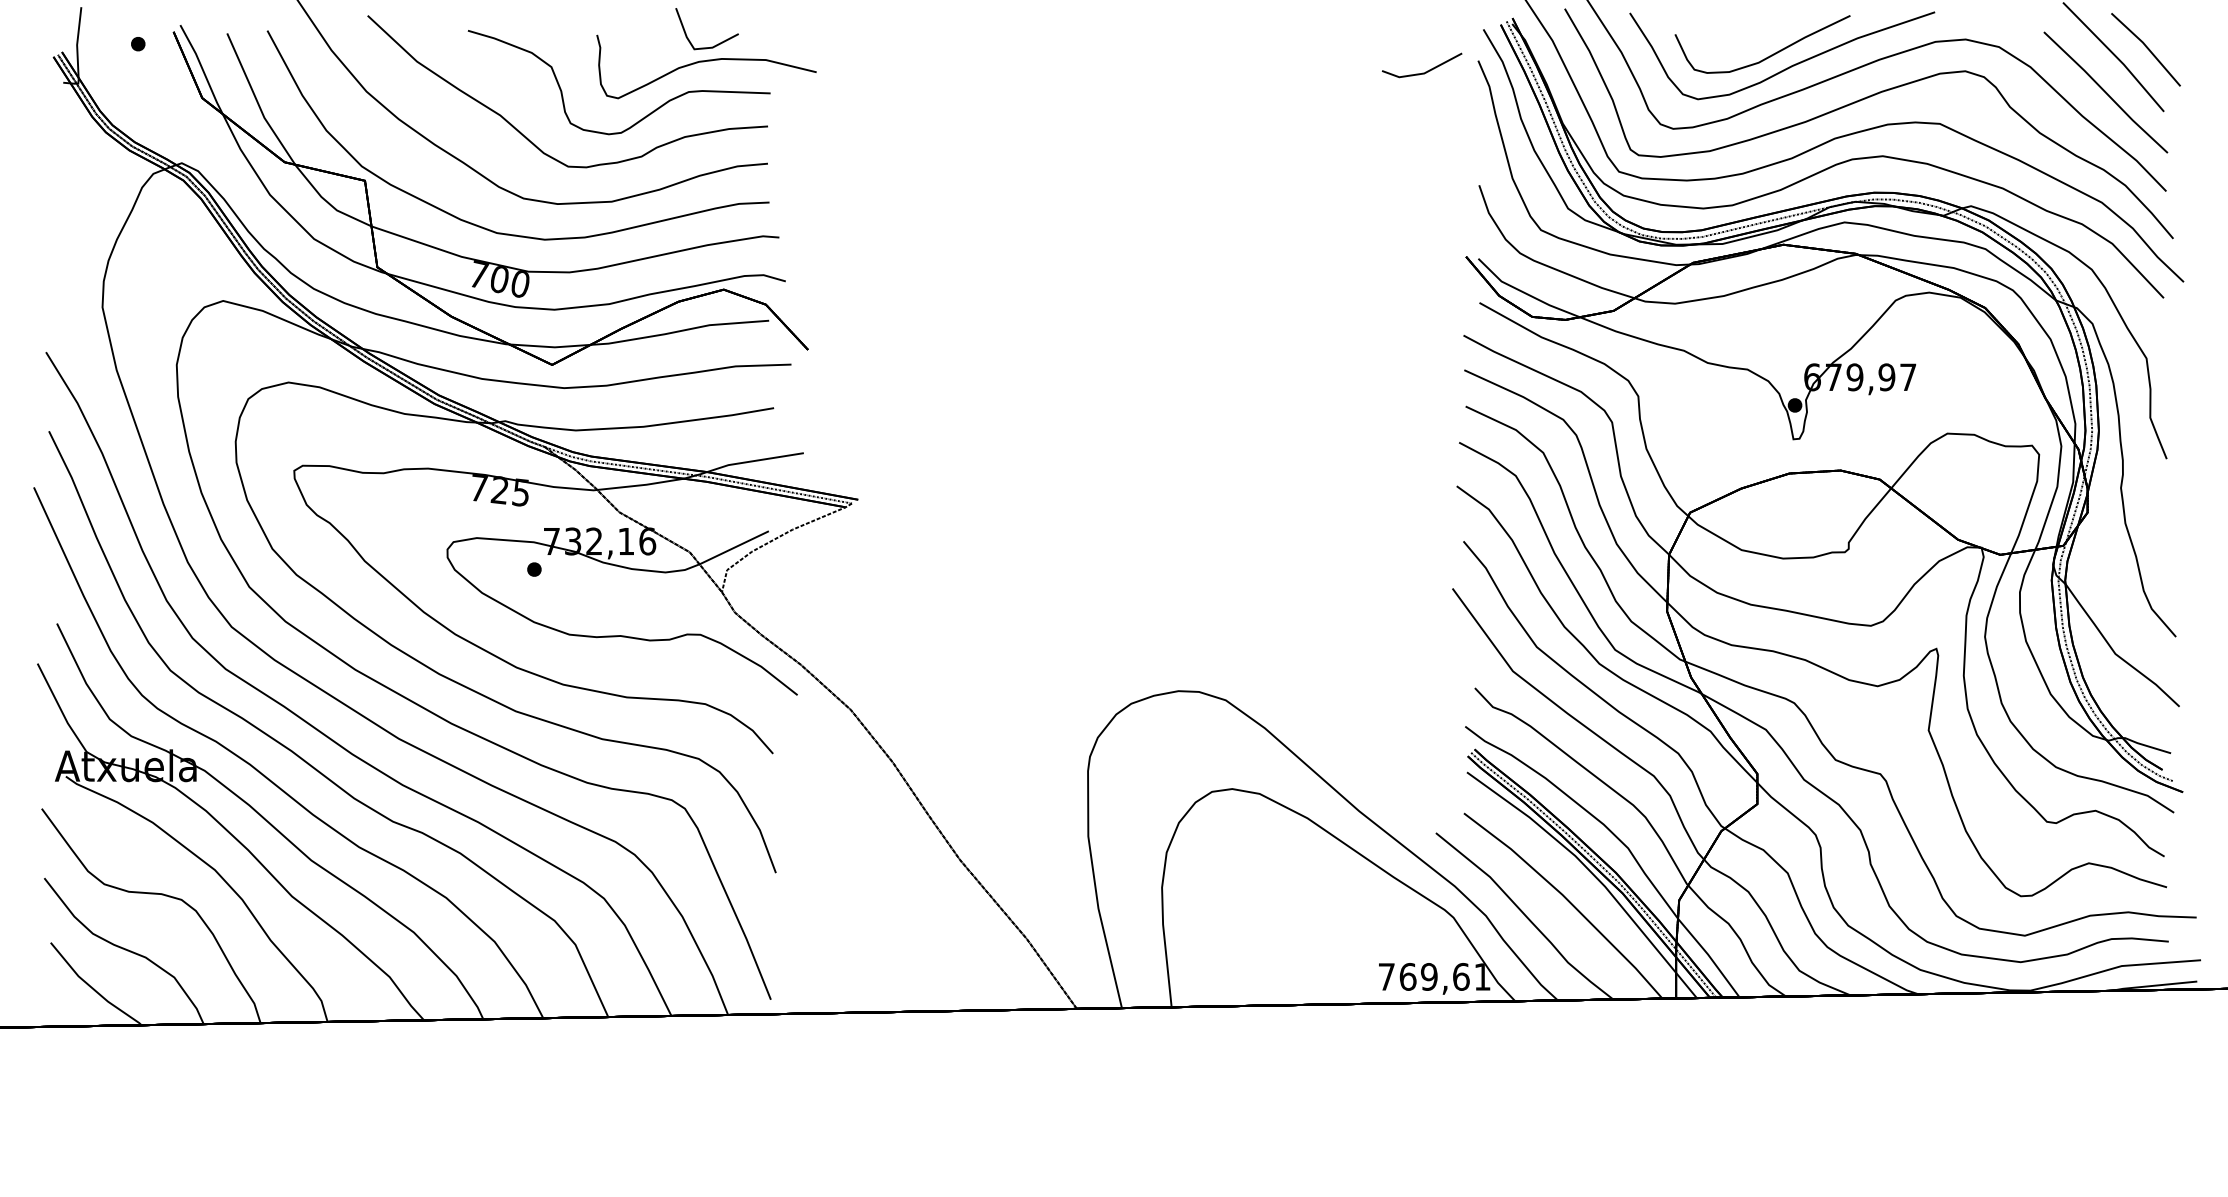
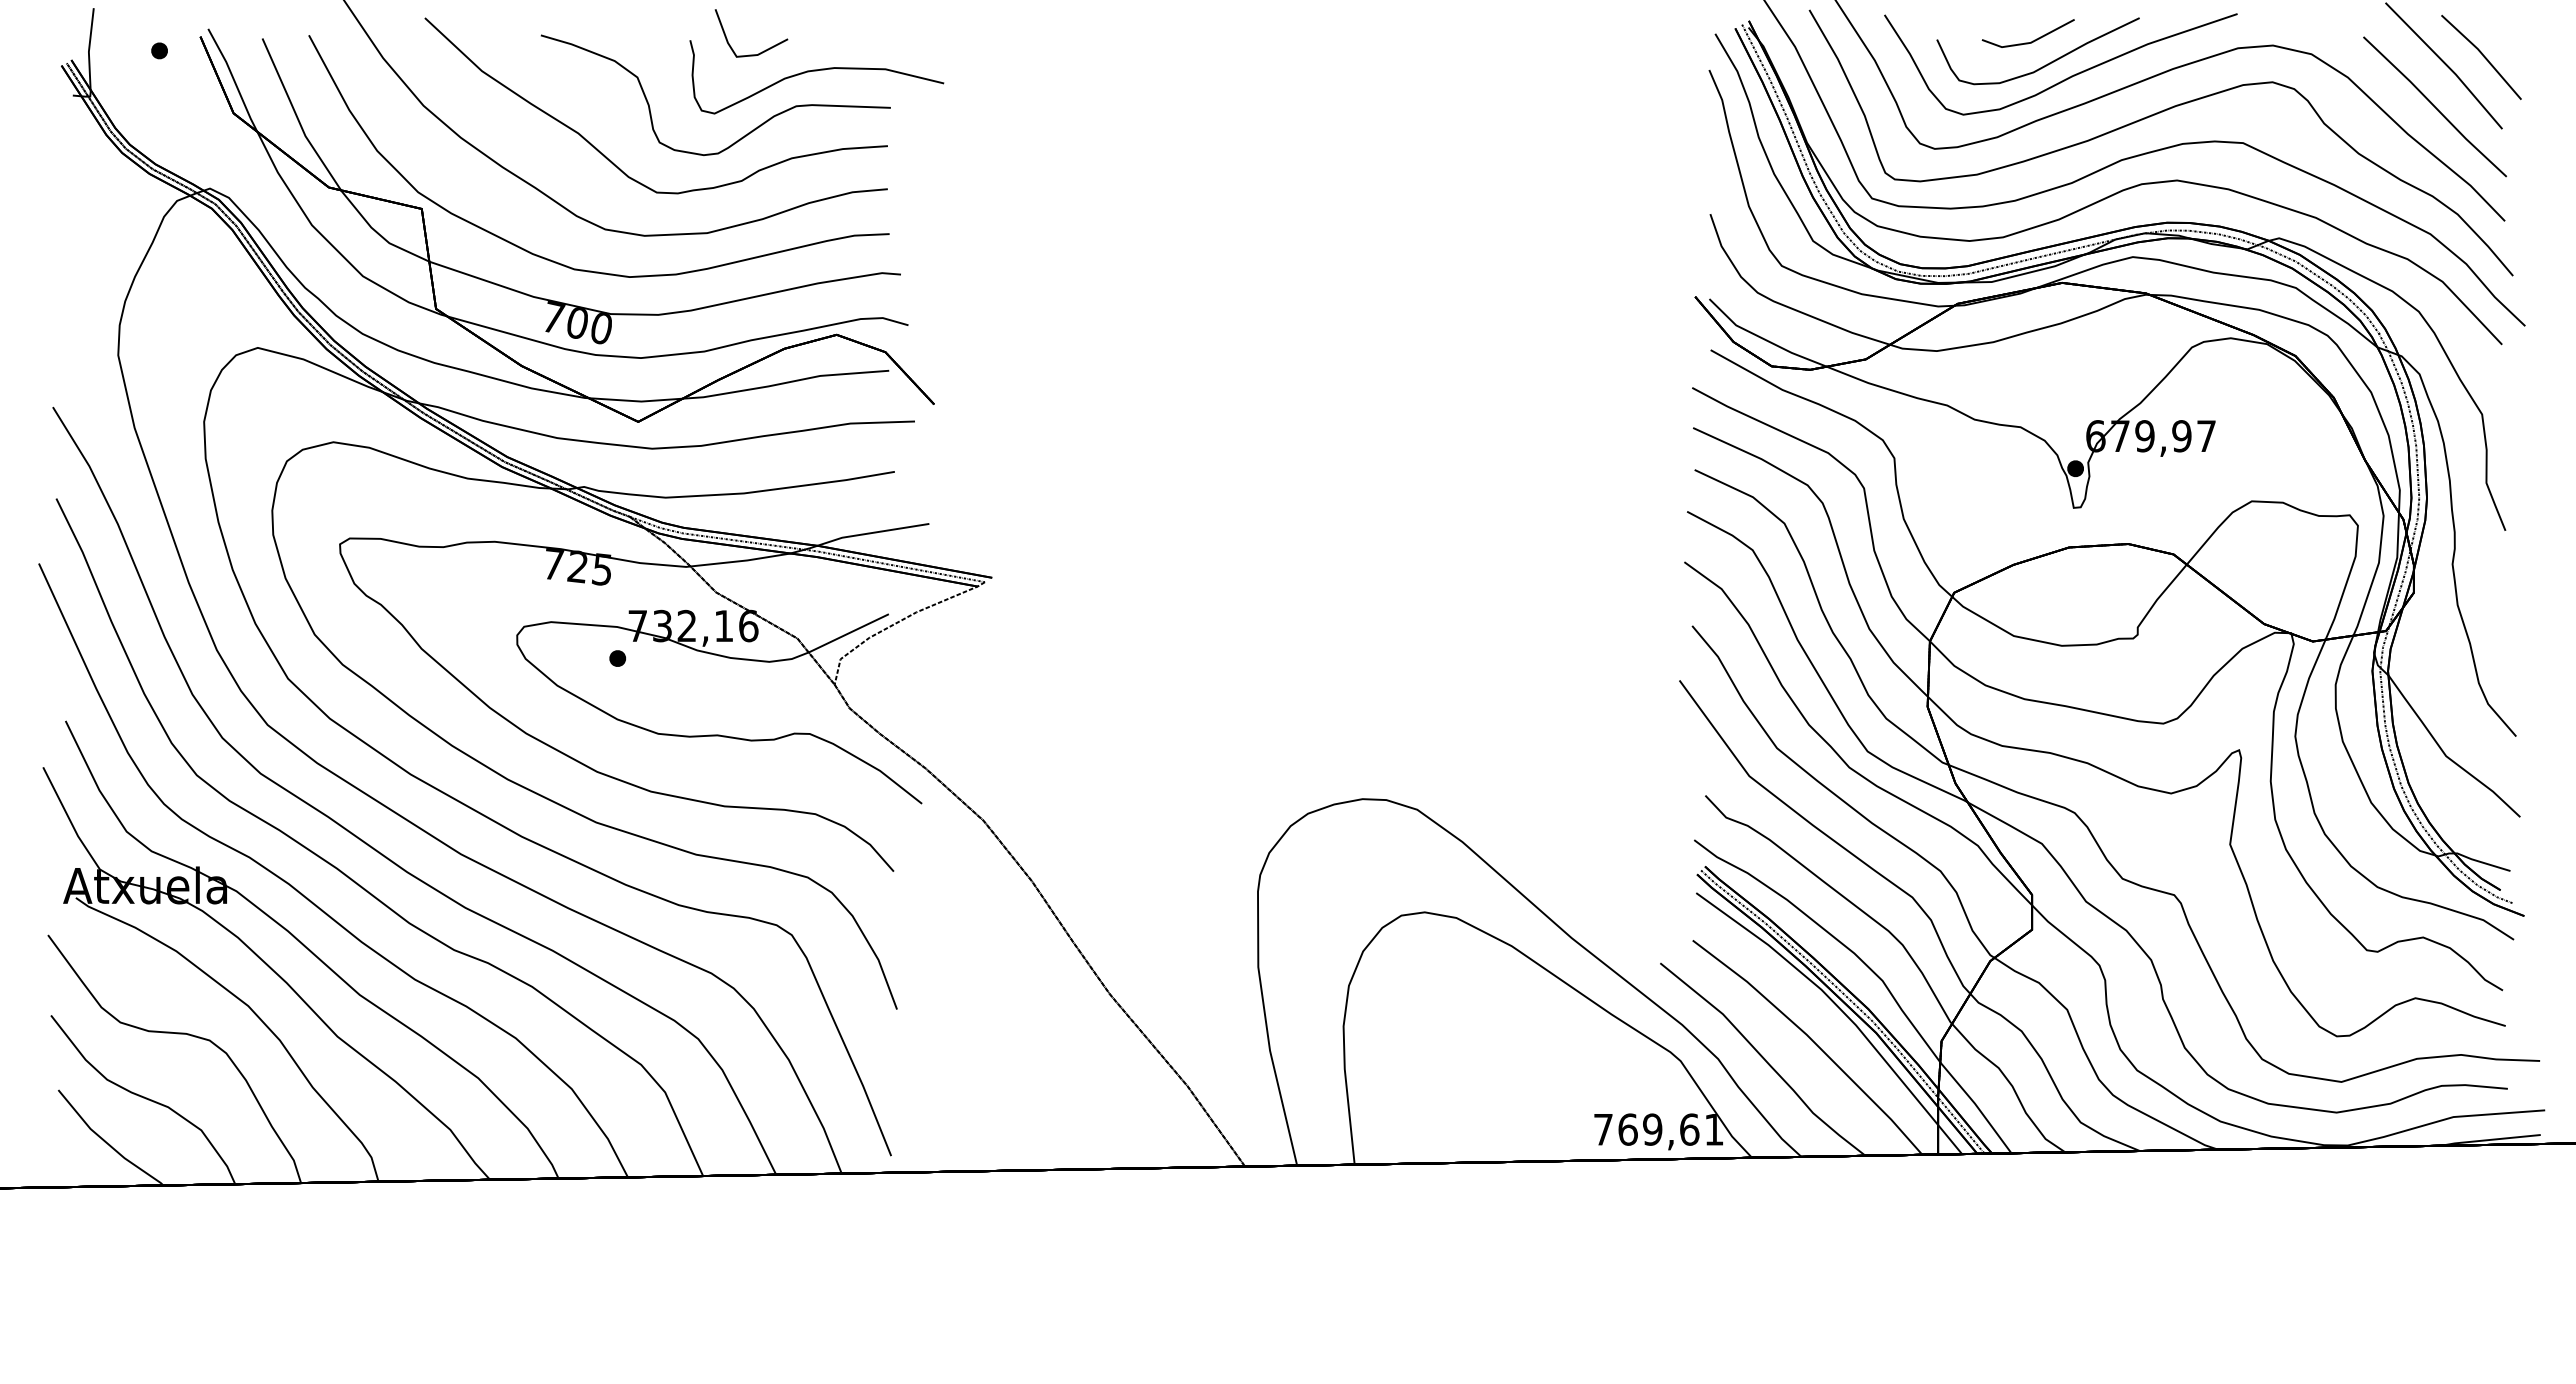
line: (717, 43) -> (763, 50), moved
line: (1425, 71) -> (2032, 40), moved

